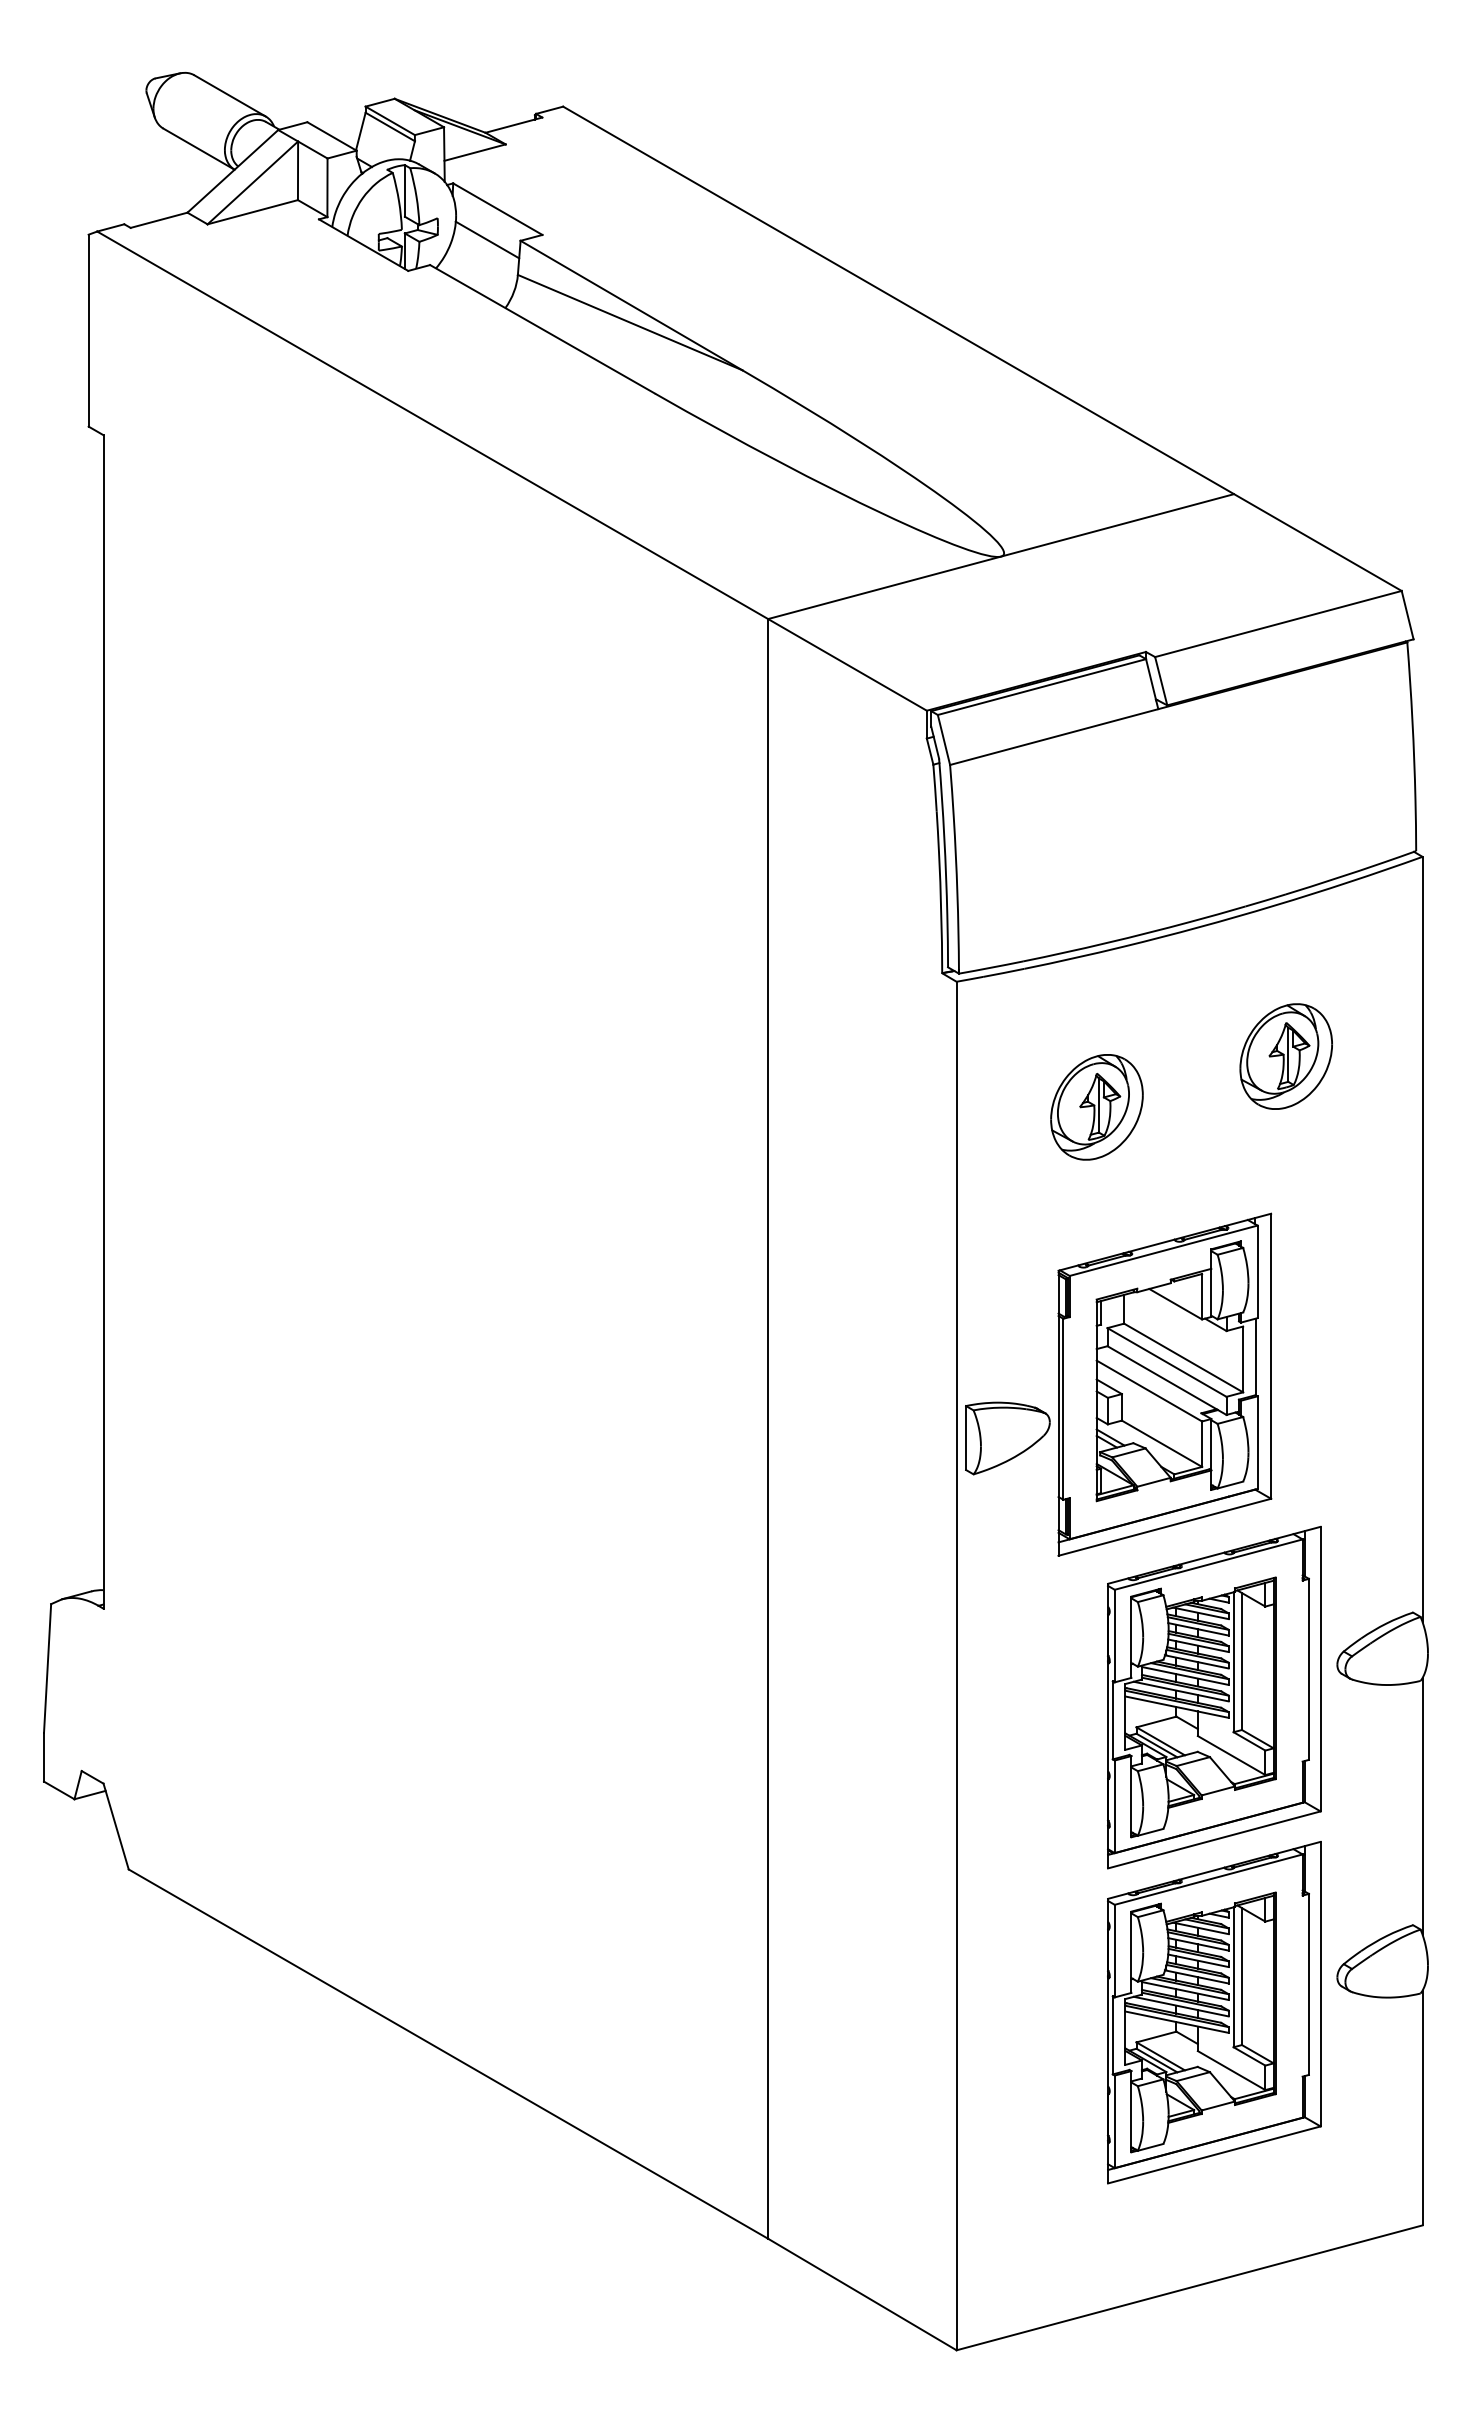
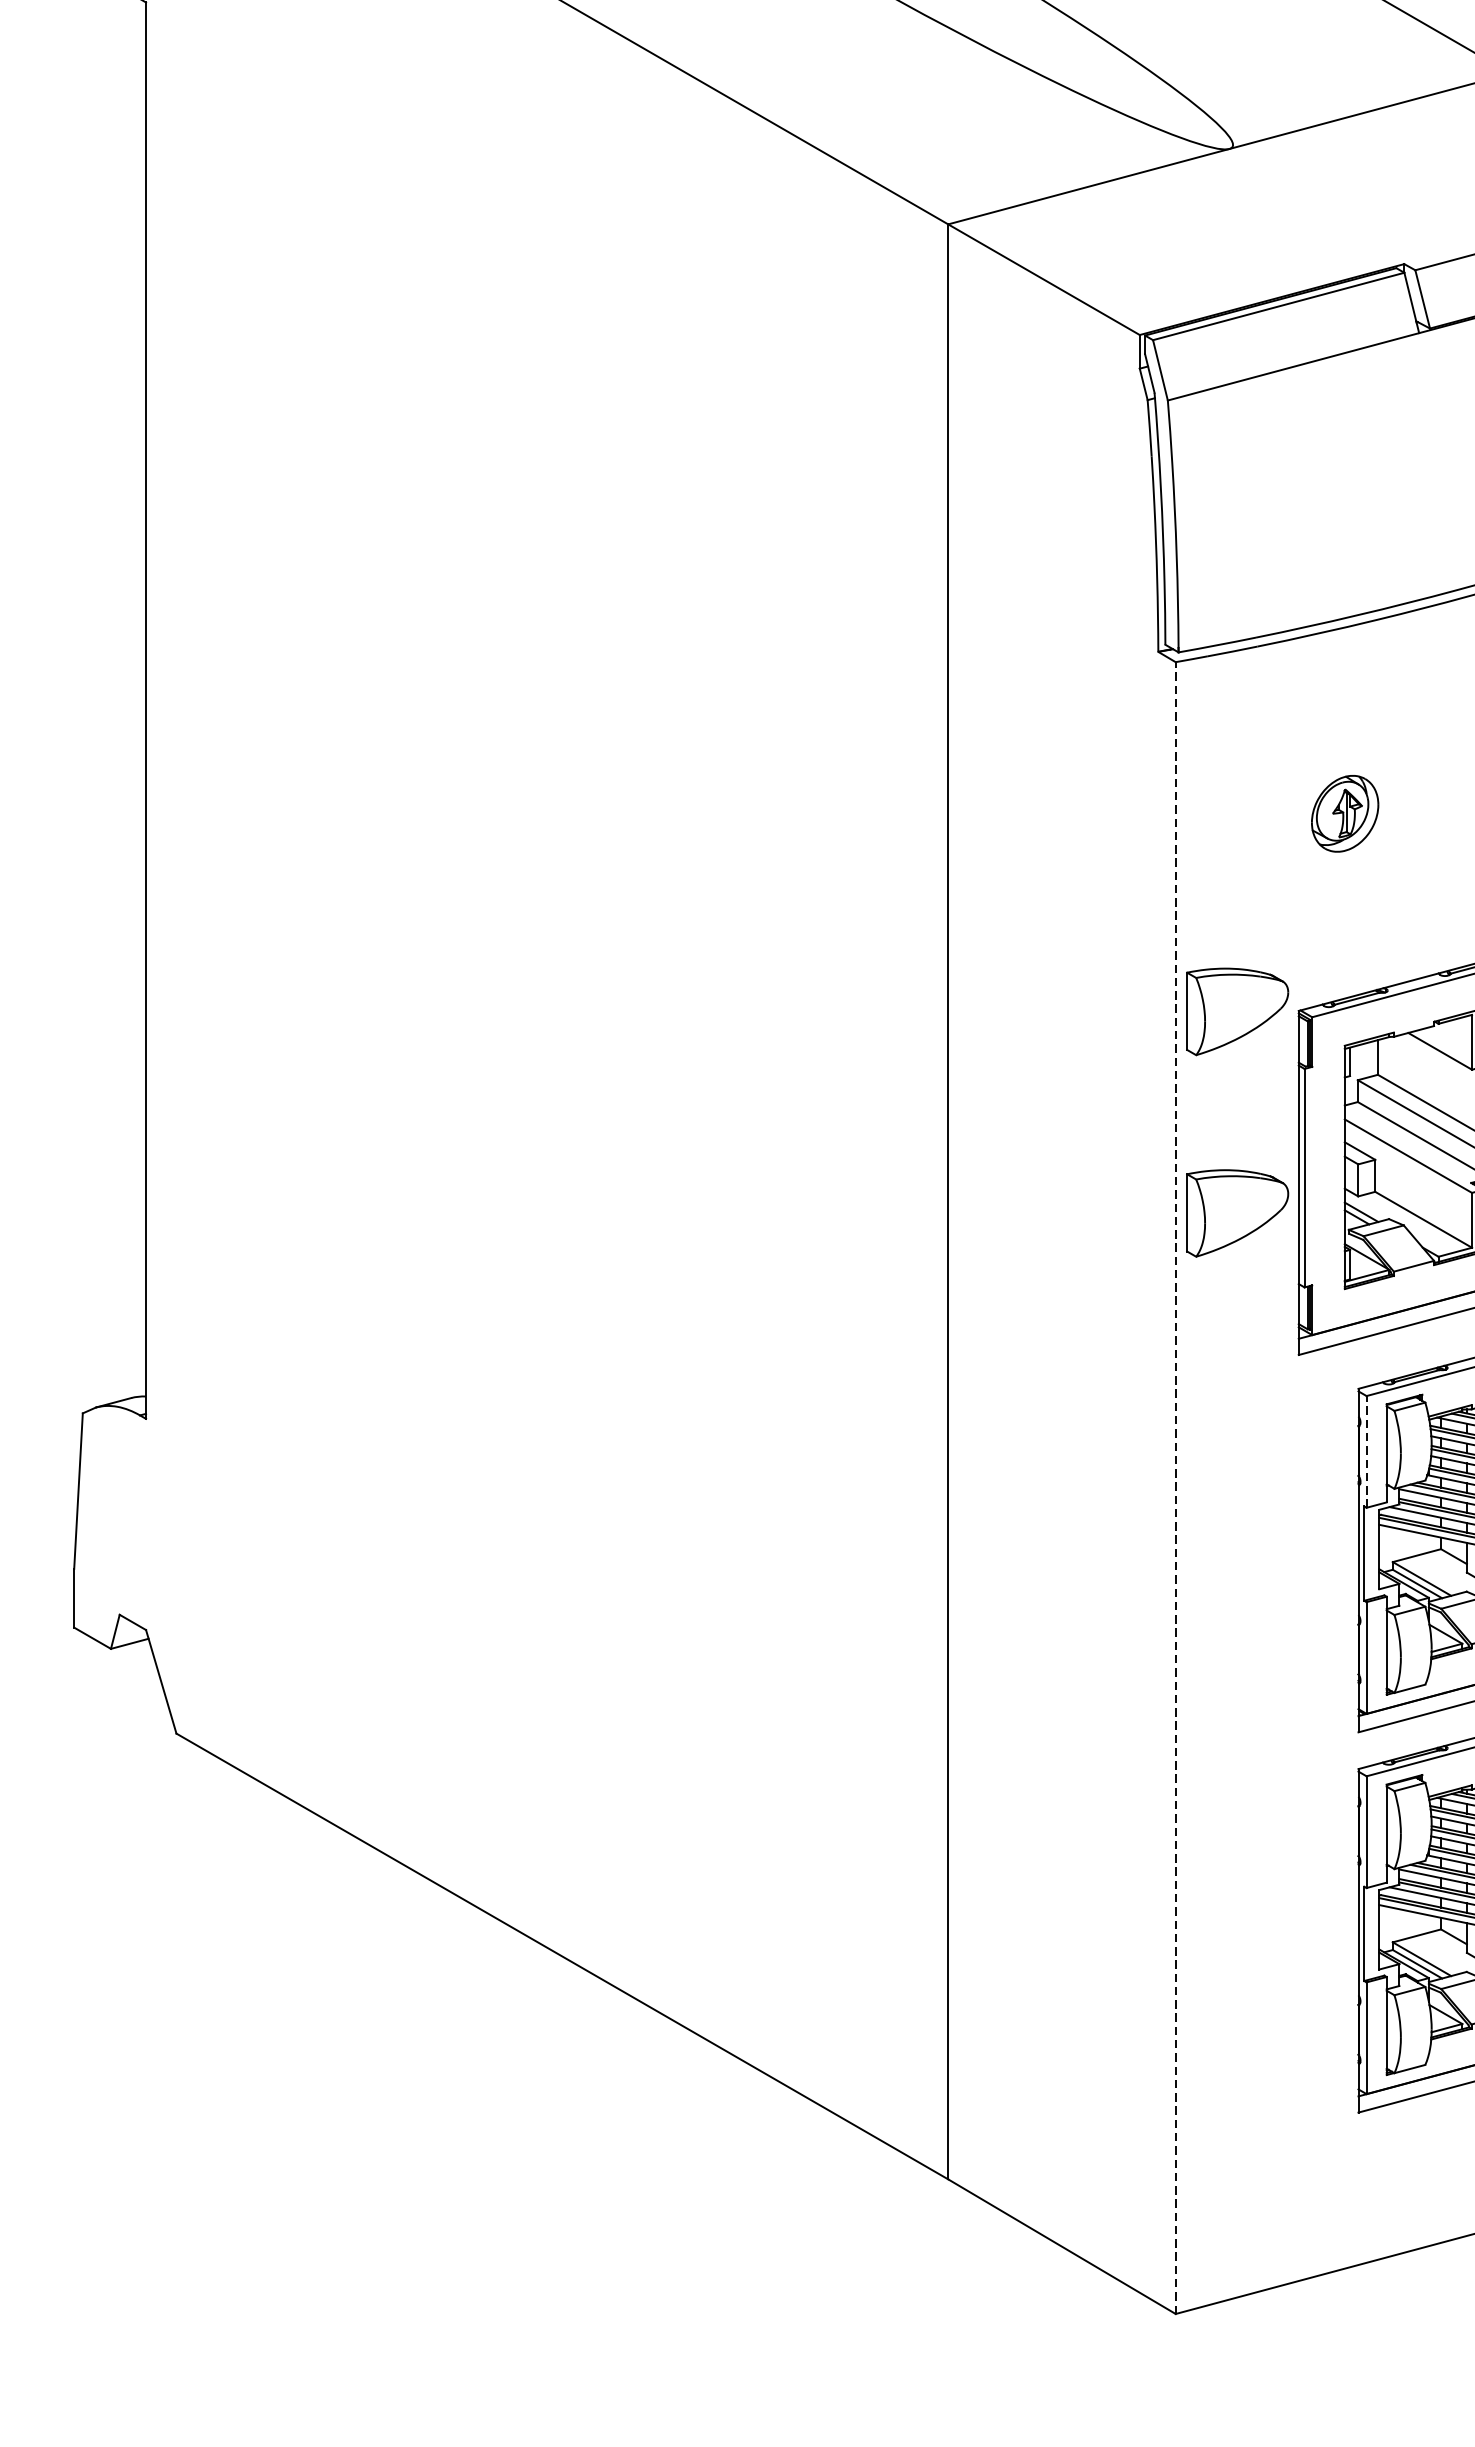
part: (1096, 1107) -> (1344, 813), size x0.6
part: (1007, 1271) -> (1237, 1011), added
line: (1114, 1635) -> (1366, 1451), solid -> dashed
line: (956, 1665) -> (1175, 1487), solid -> dashed

